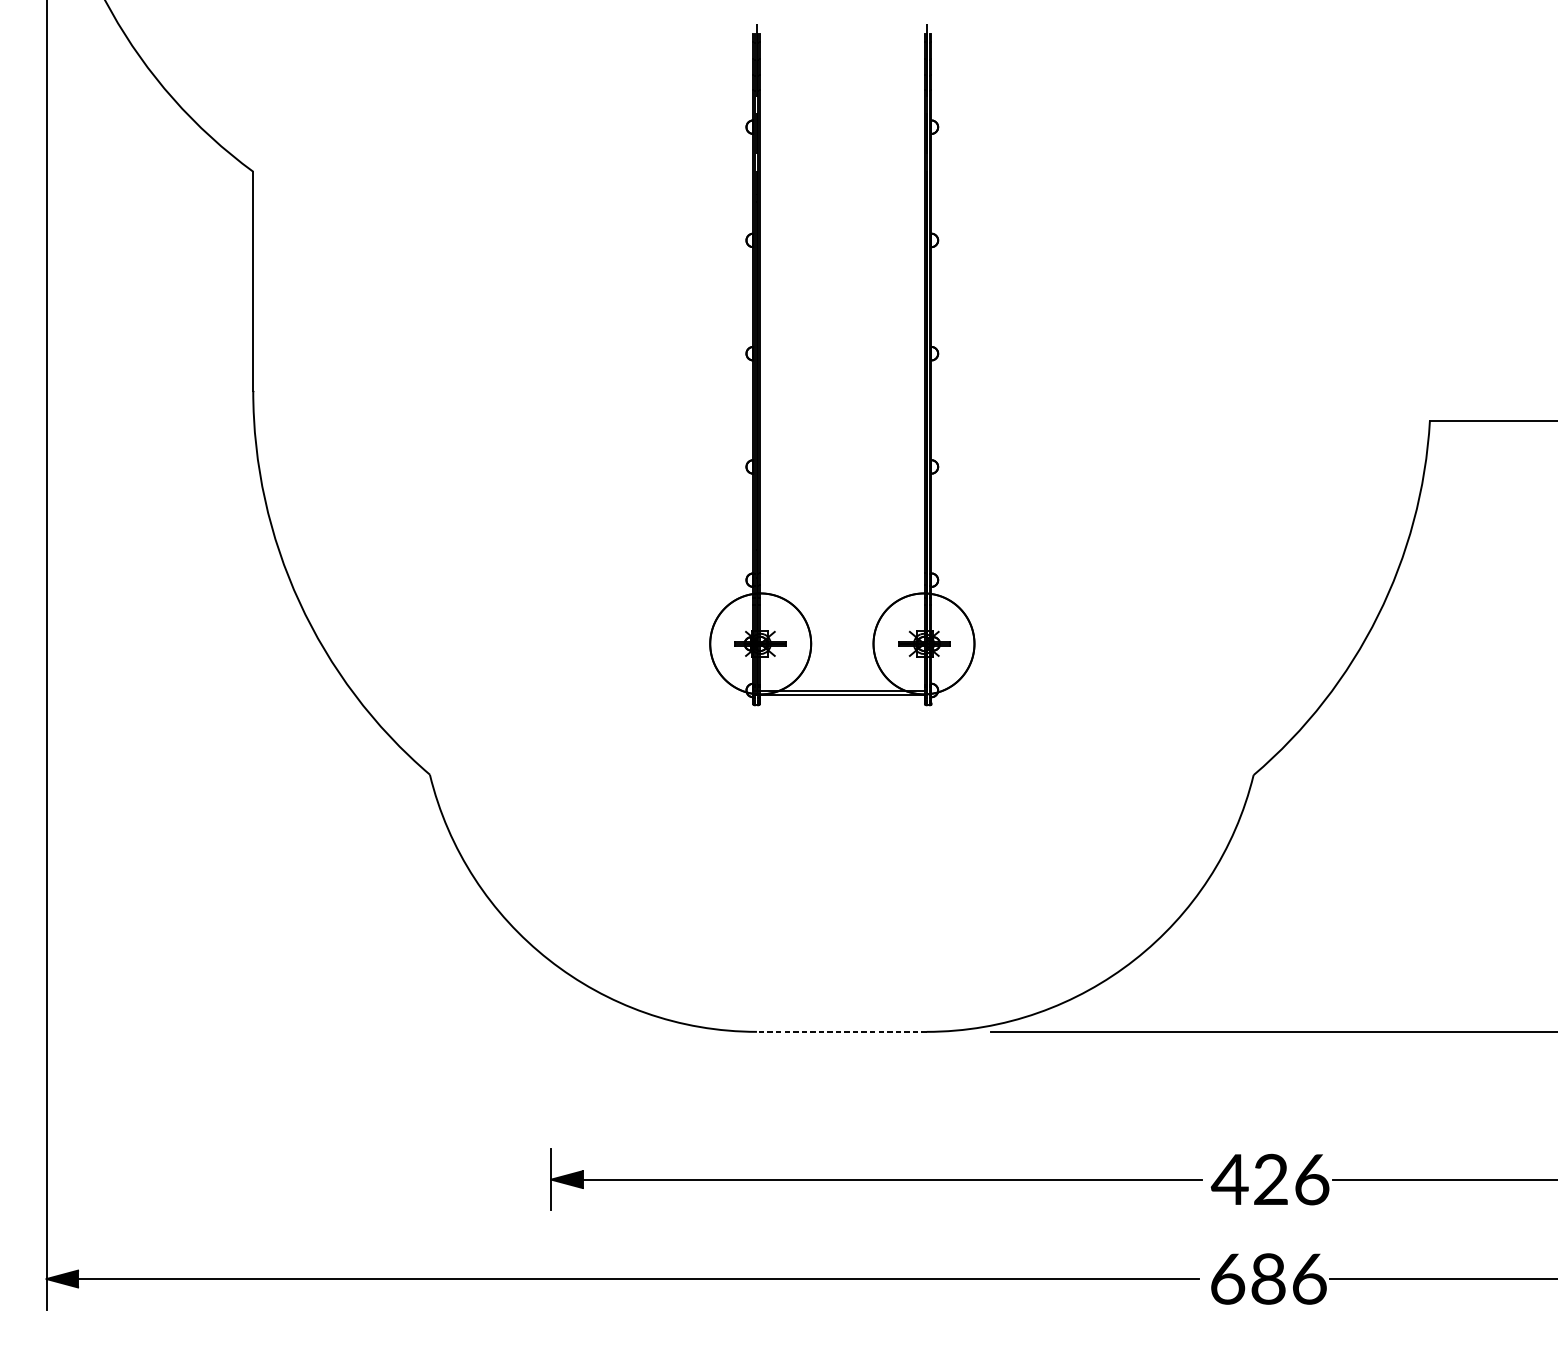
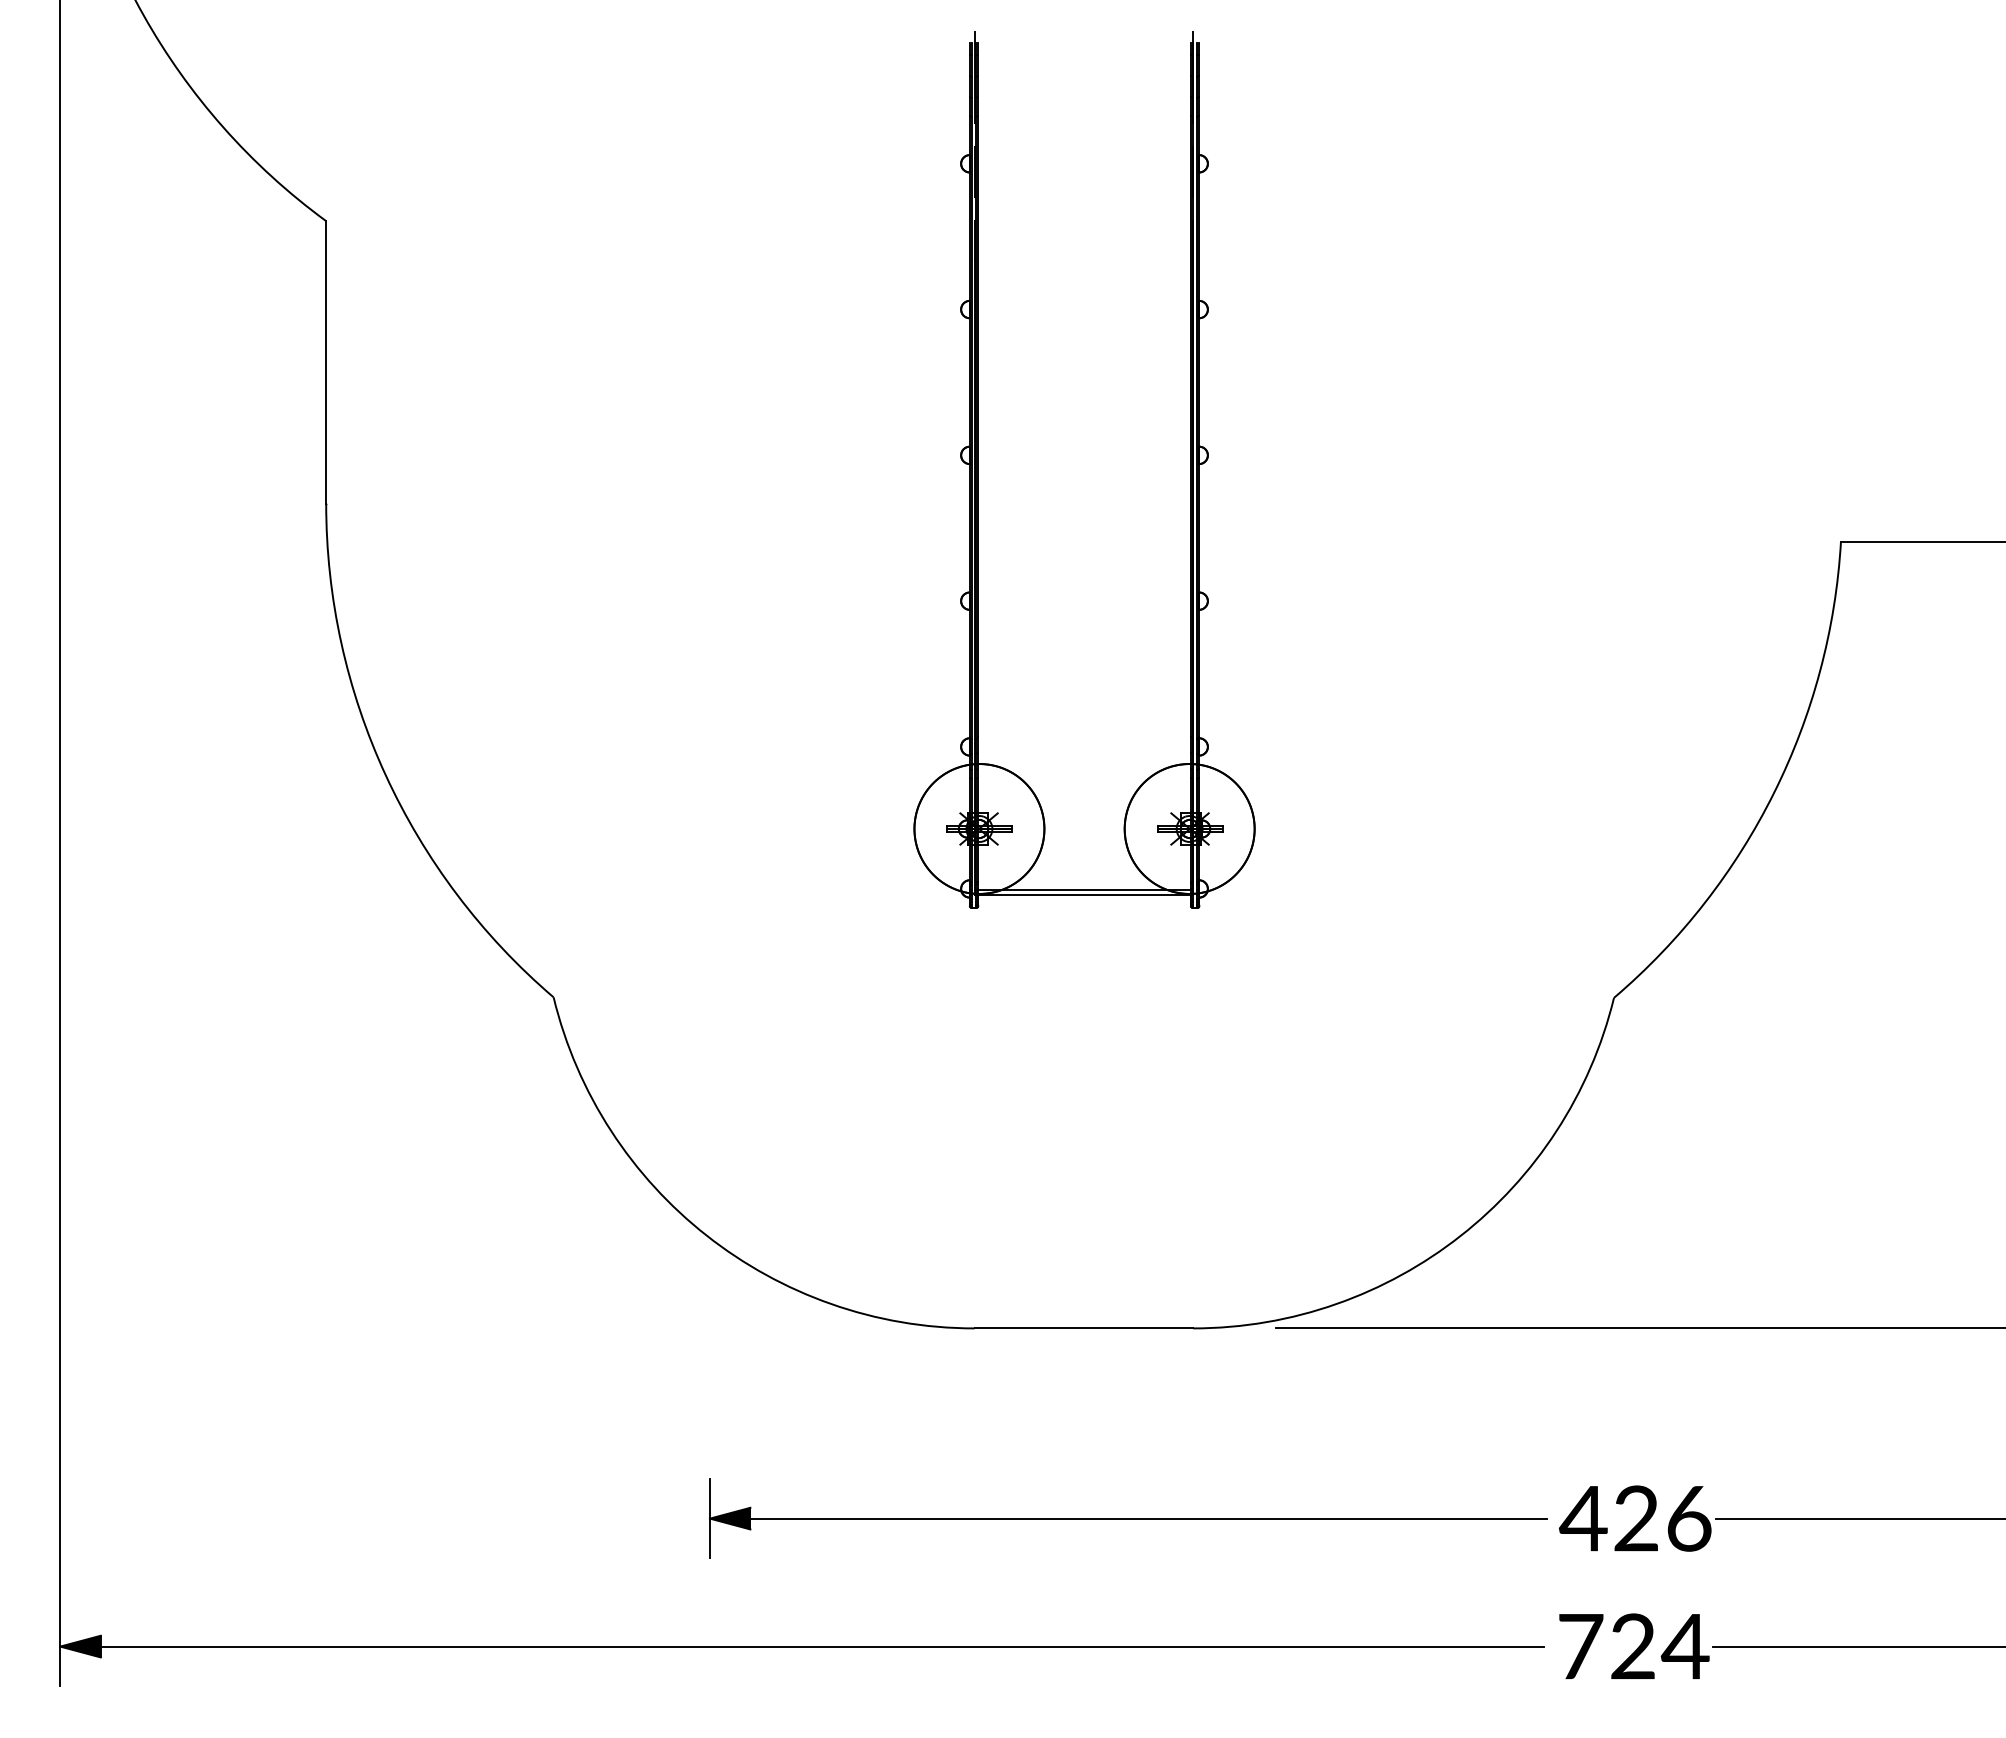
line: (841, 1031) -> (1083, 1328), dashed -> solid
text: (1269, 1278) -> (1634, 1646), 686 -> 724

